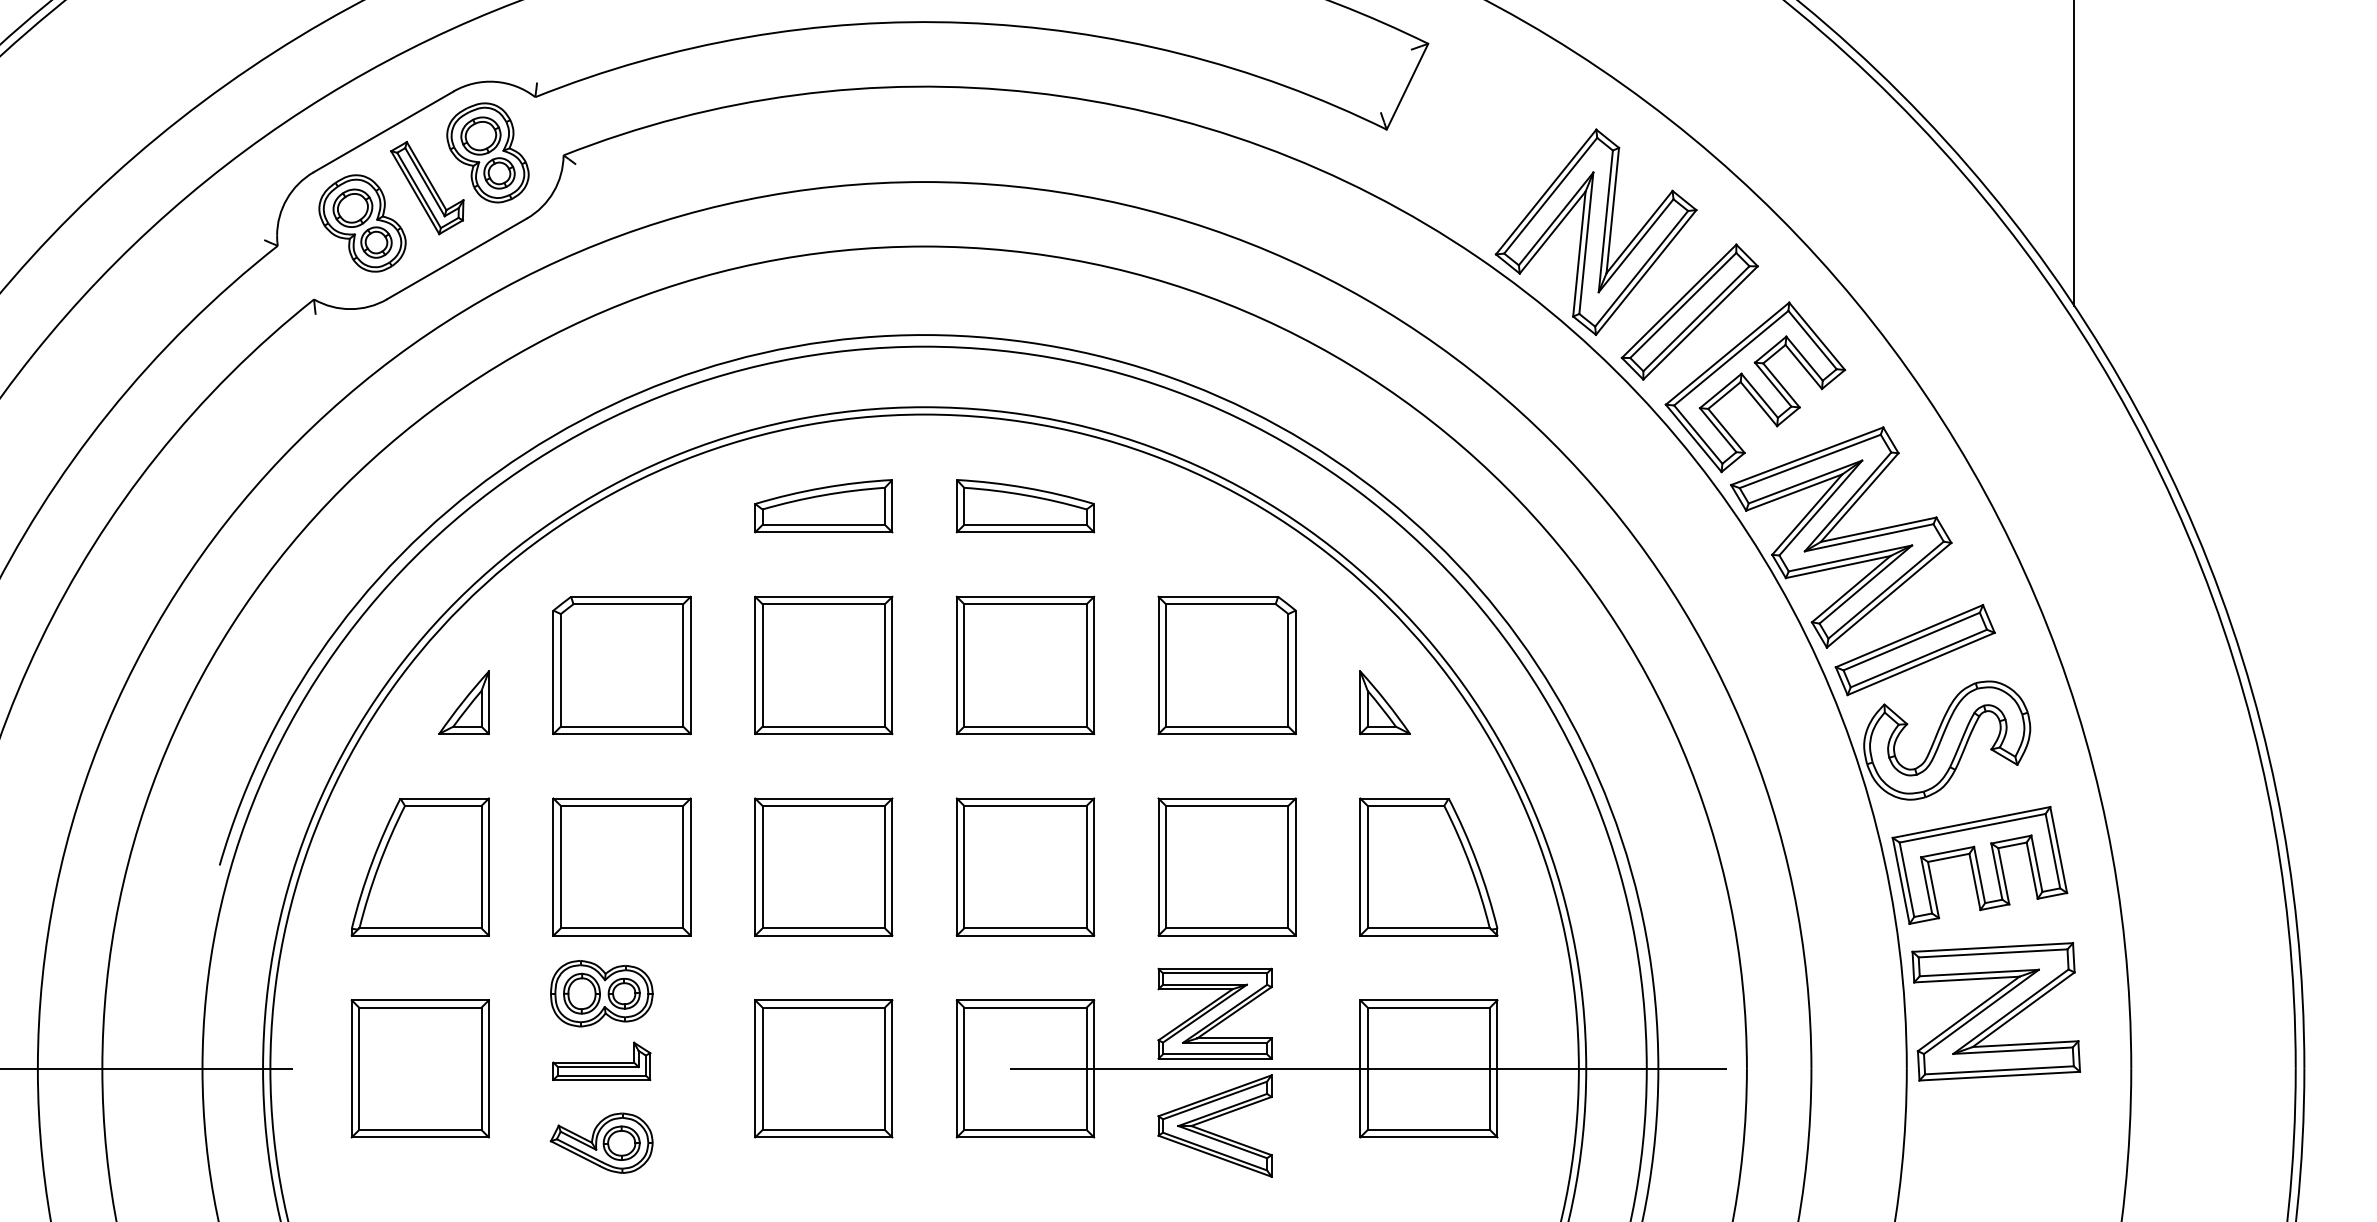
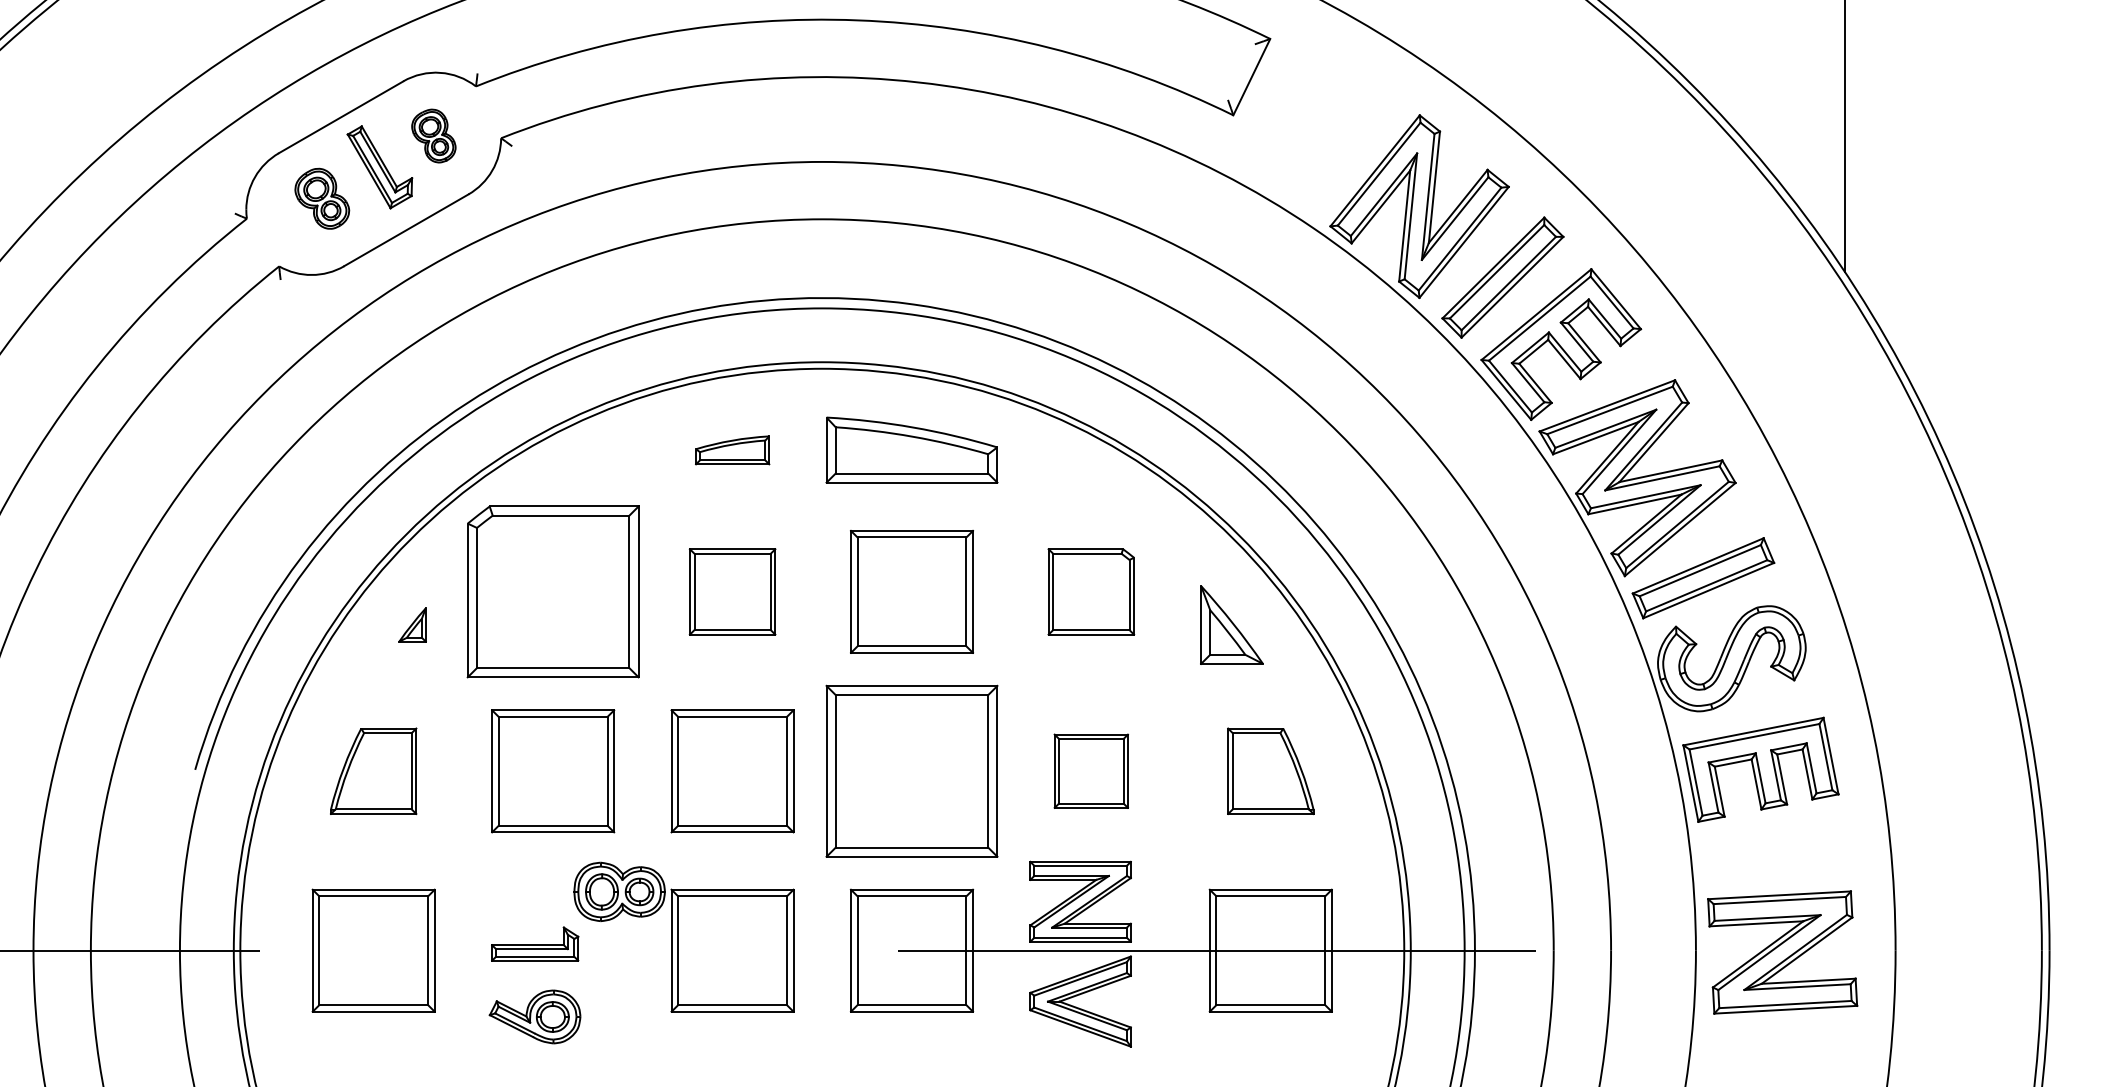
part: (487, 152) -> (433, 135), size x0.6
part: (362, 223) -> (322, 198), size x0.7
part: (823, 506) -> (732, 450), size x0.6
part: (1025, 506) -> (912, 450), size x1.4
part: (621, 665) -> (552, 591), size x1.4
part: (823, 665) -> (732, 591), size x0.7
part: (1226, 665) -> (1090, 591), size x0.7
part: (463, 702) -> (412, 624), size x0.6
part: (1384, 702) -> (1231, 624), size x1.4
part: (419, 866) -> (372, 770), size x0.7
part: (1025, 866) -> (912, 770), size x1.4
part: (1226, 866) -> (1090, 770), size x0.6
part: (1428, 866) -> (1270, 770), size x0.7
part: (601, 993) -> (619, 891), moved
part: (1996, 1011) -> (1782, 952), moved

